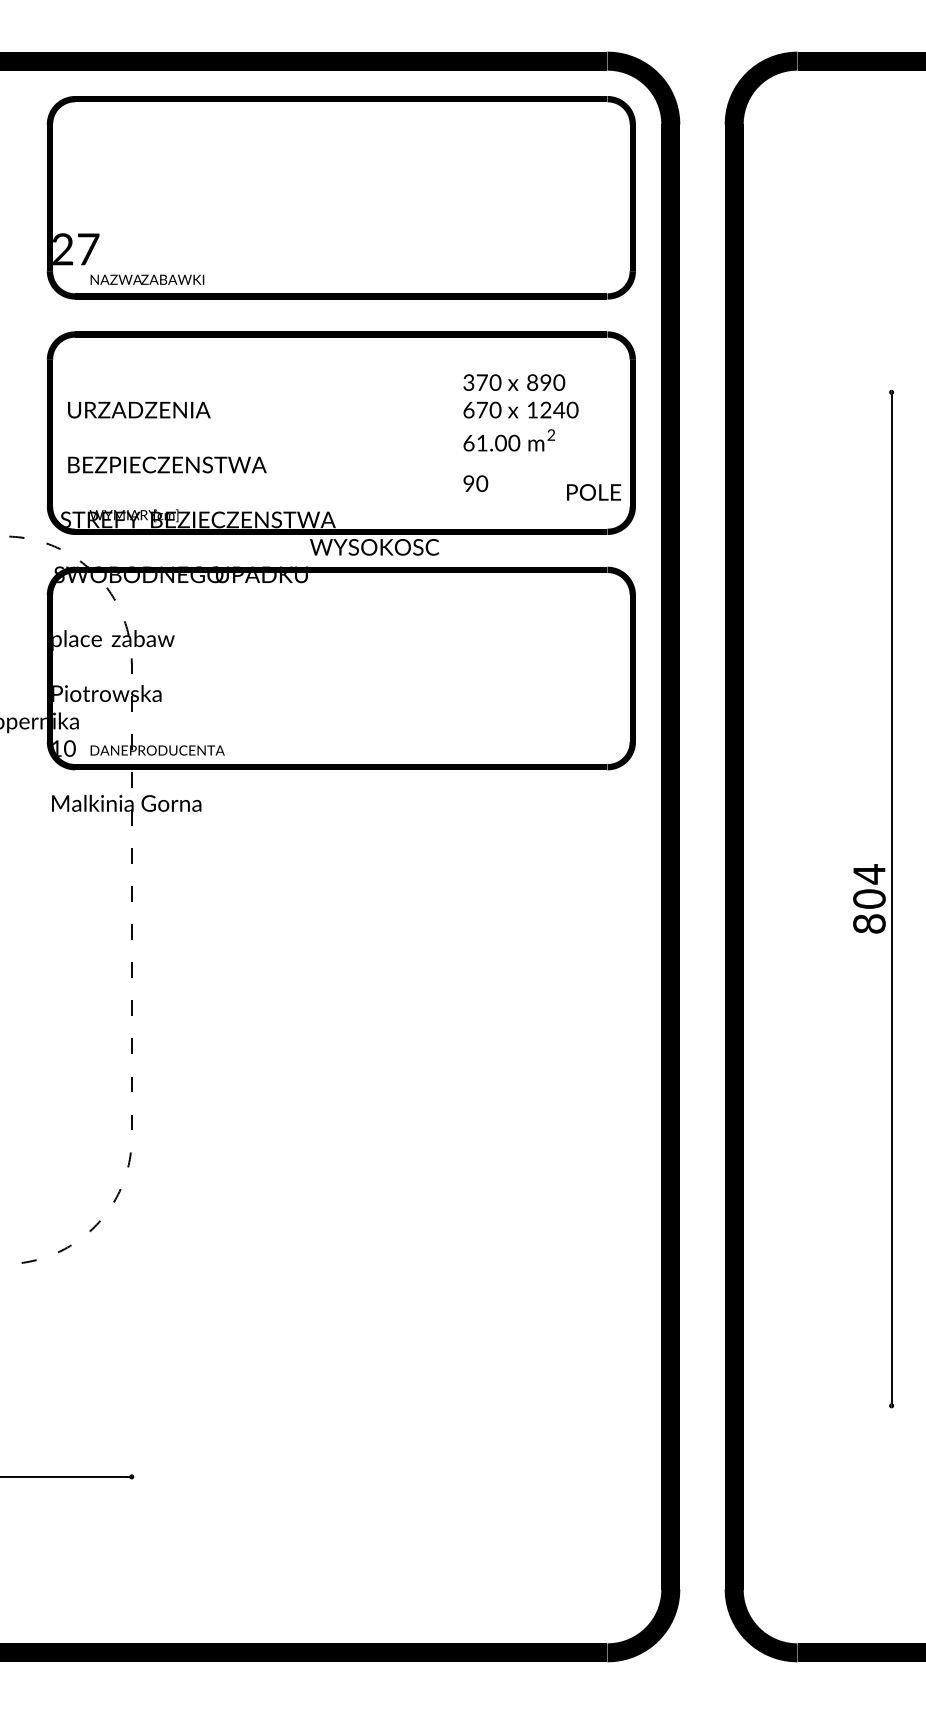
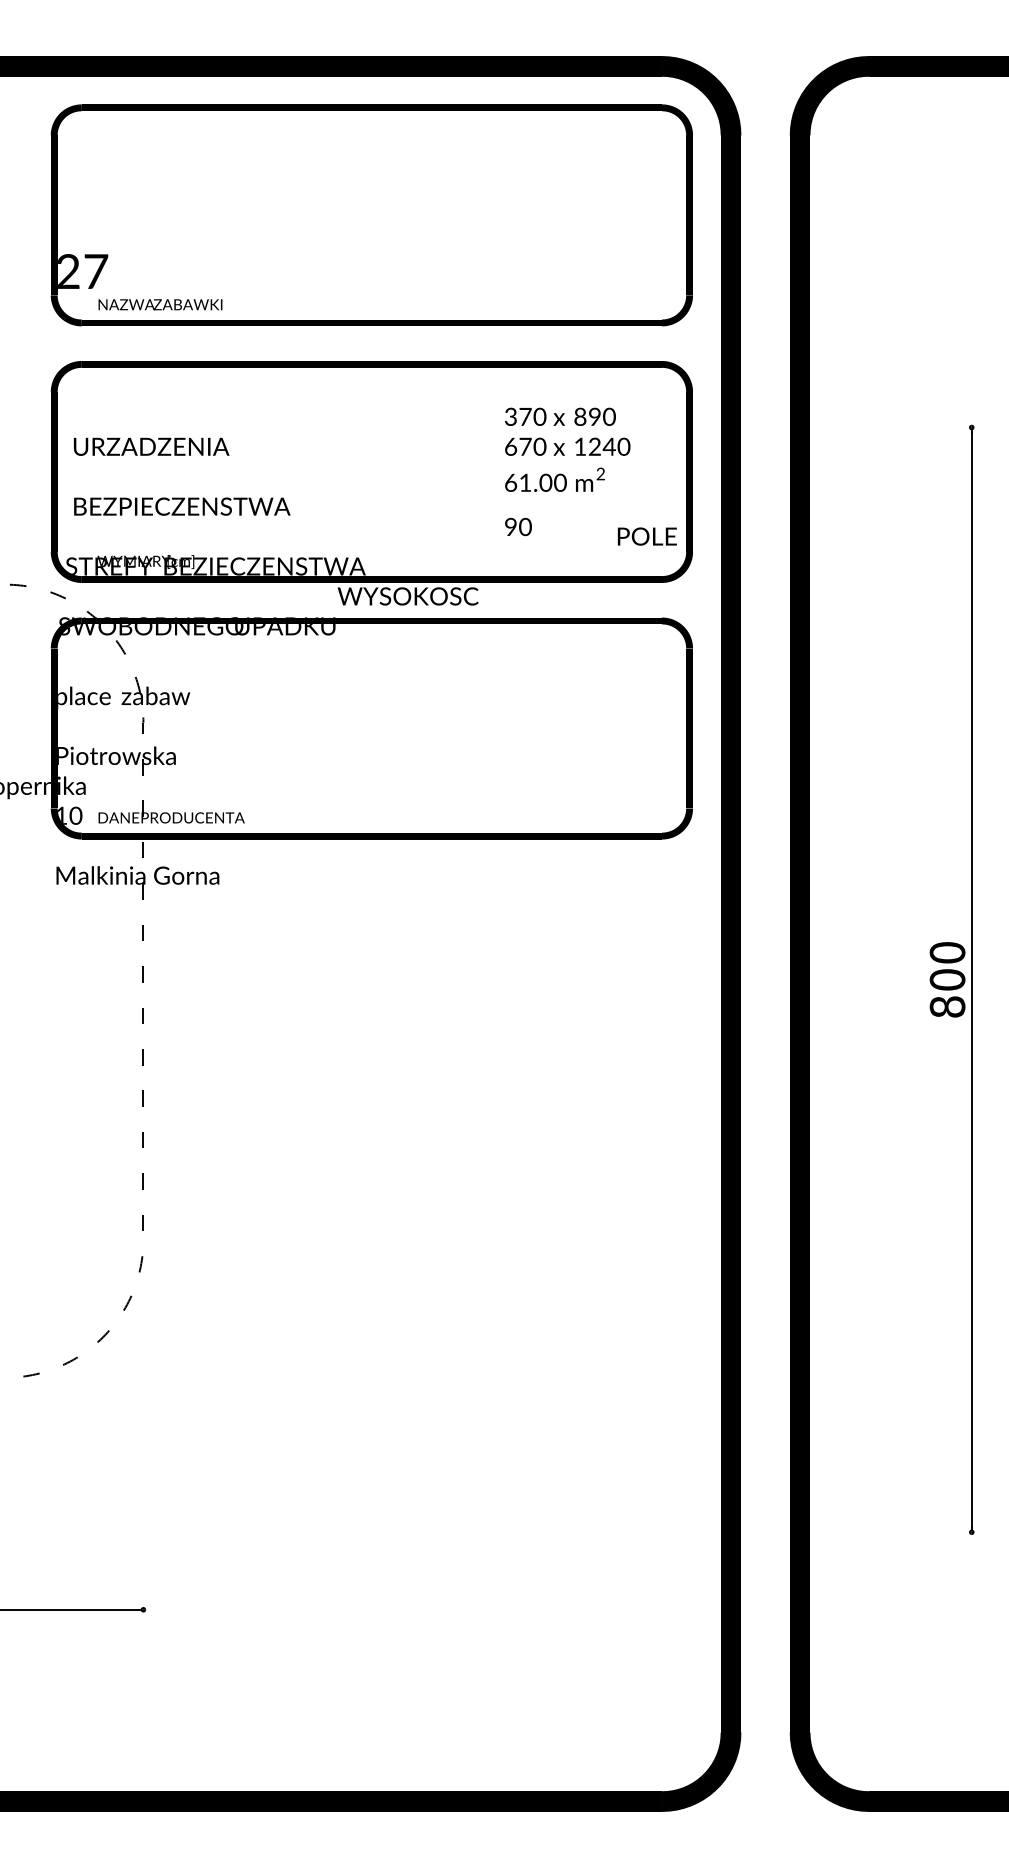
text: (869, 873) -> (947, 952), 804 -> 800

